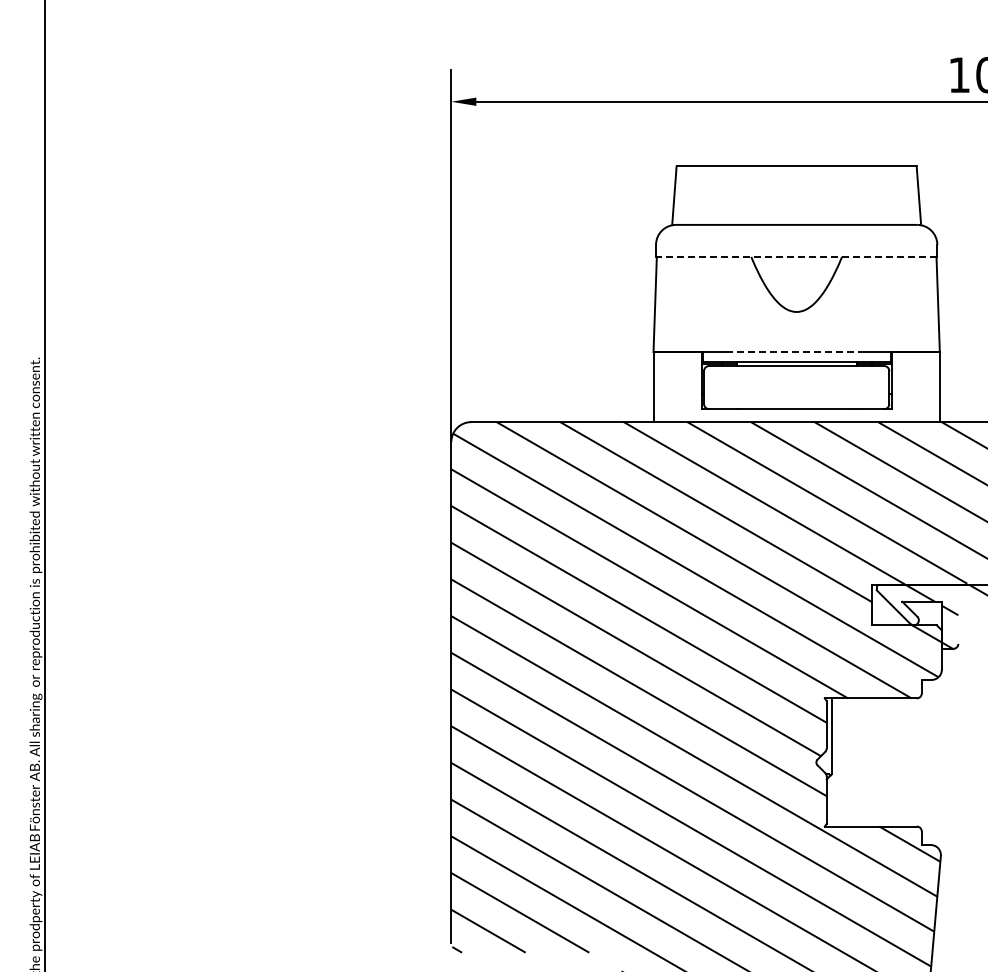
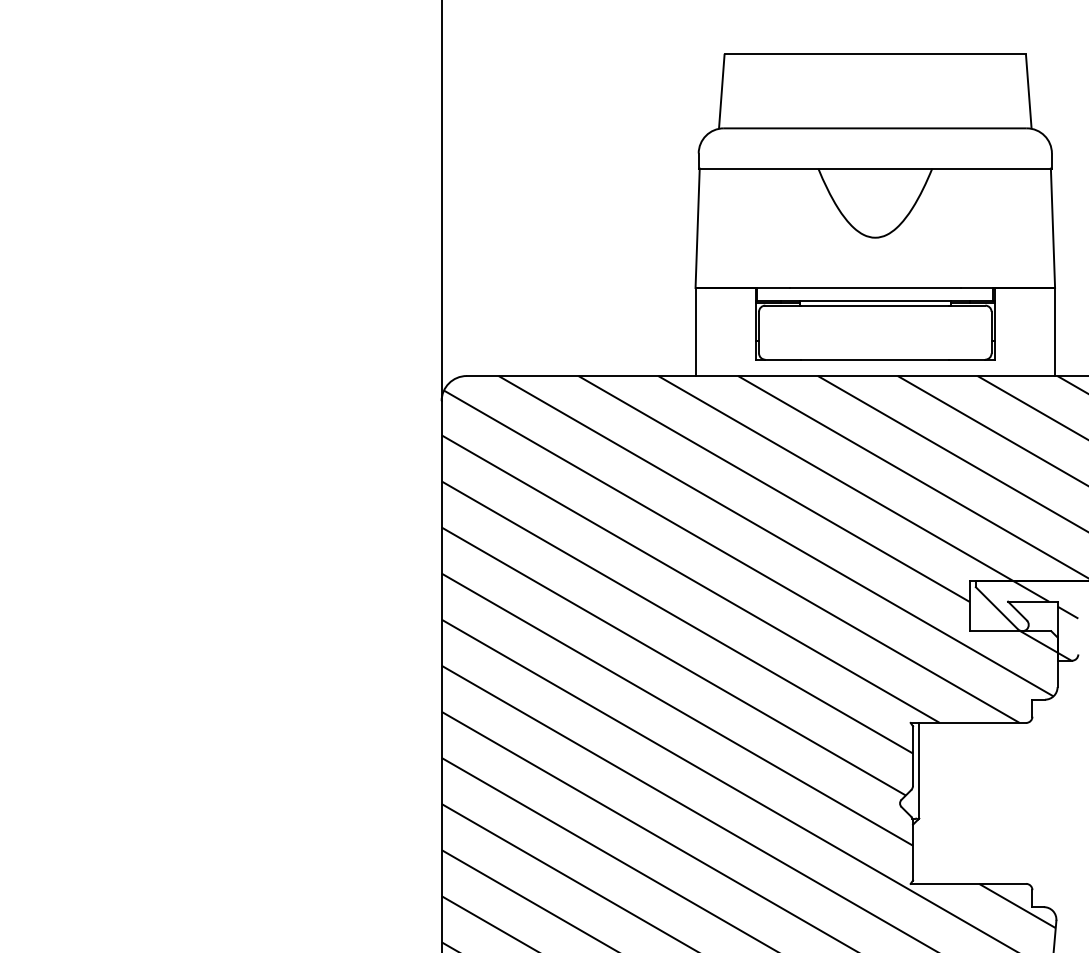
line: (796, 256) -> (875, 168), dashed -> solid
line: (796, 352) -> (875, 288), dashed -> solid

